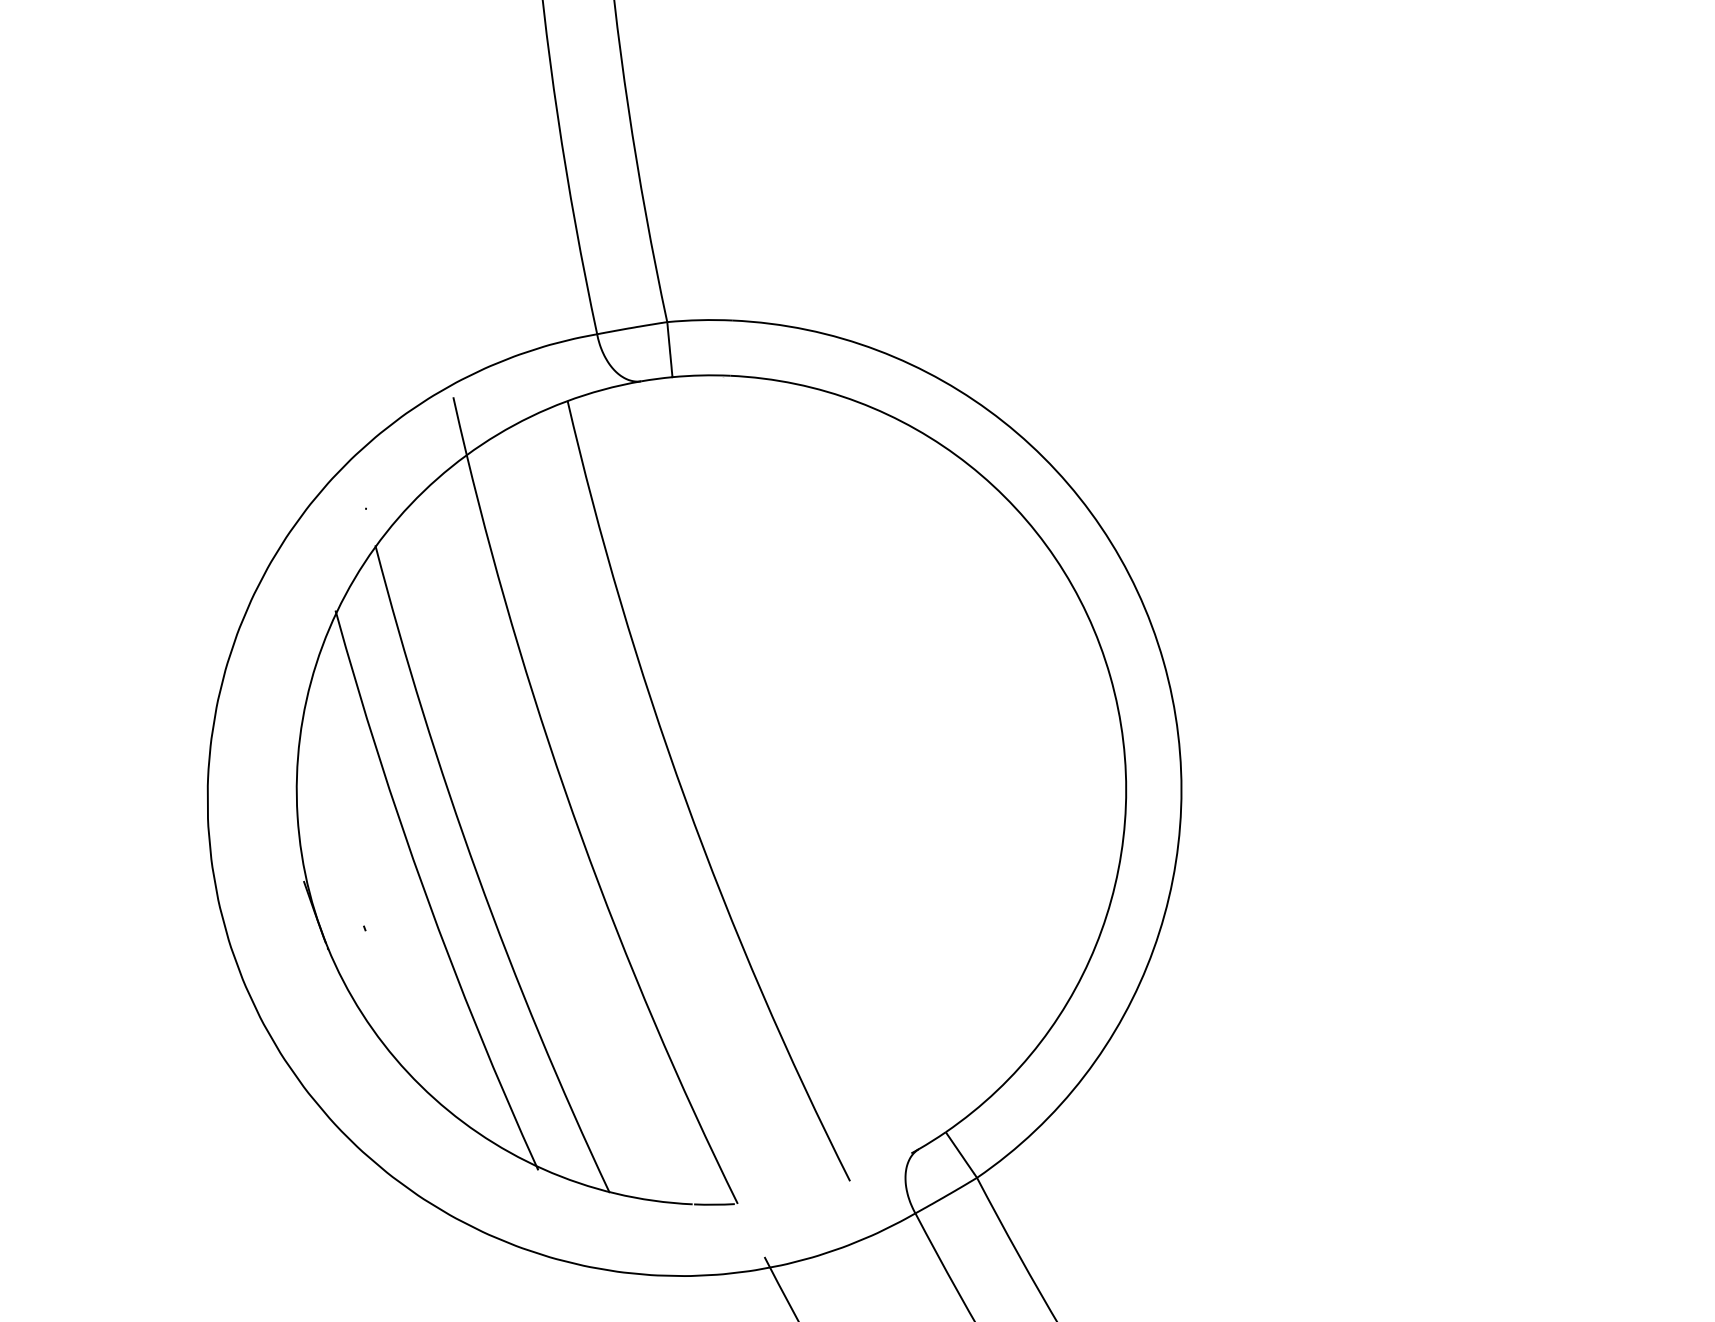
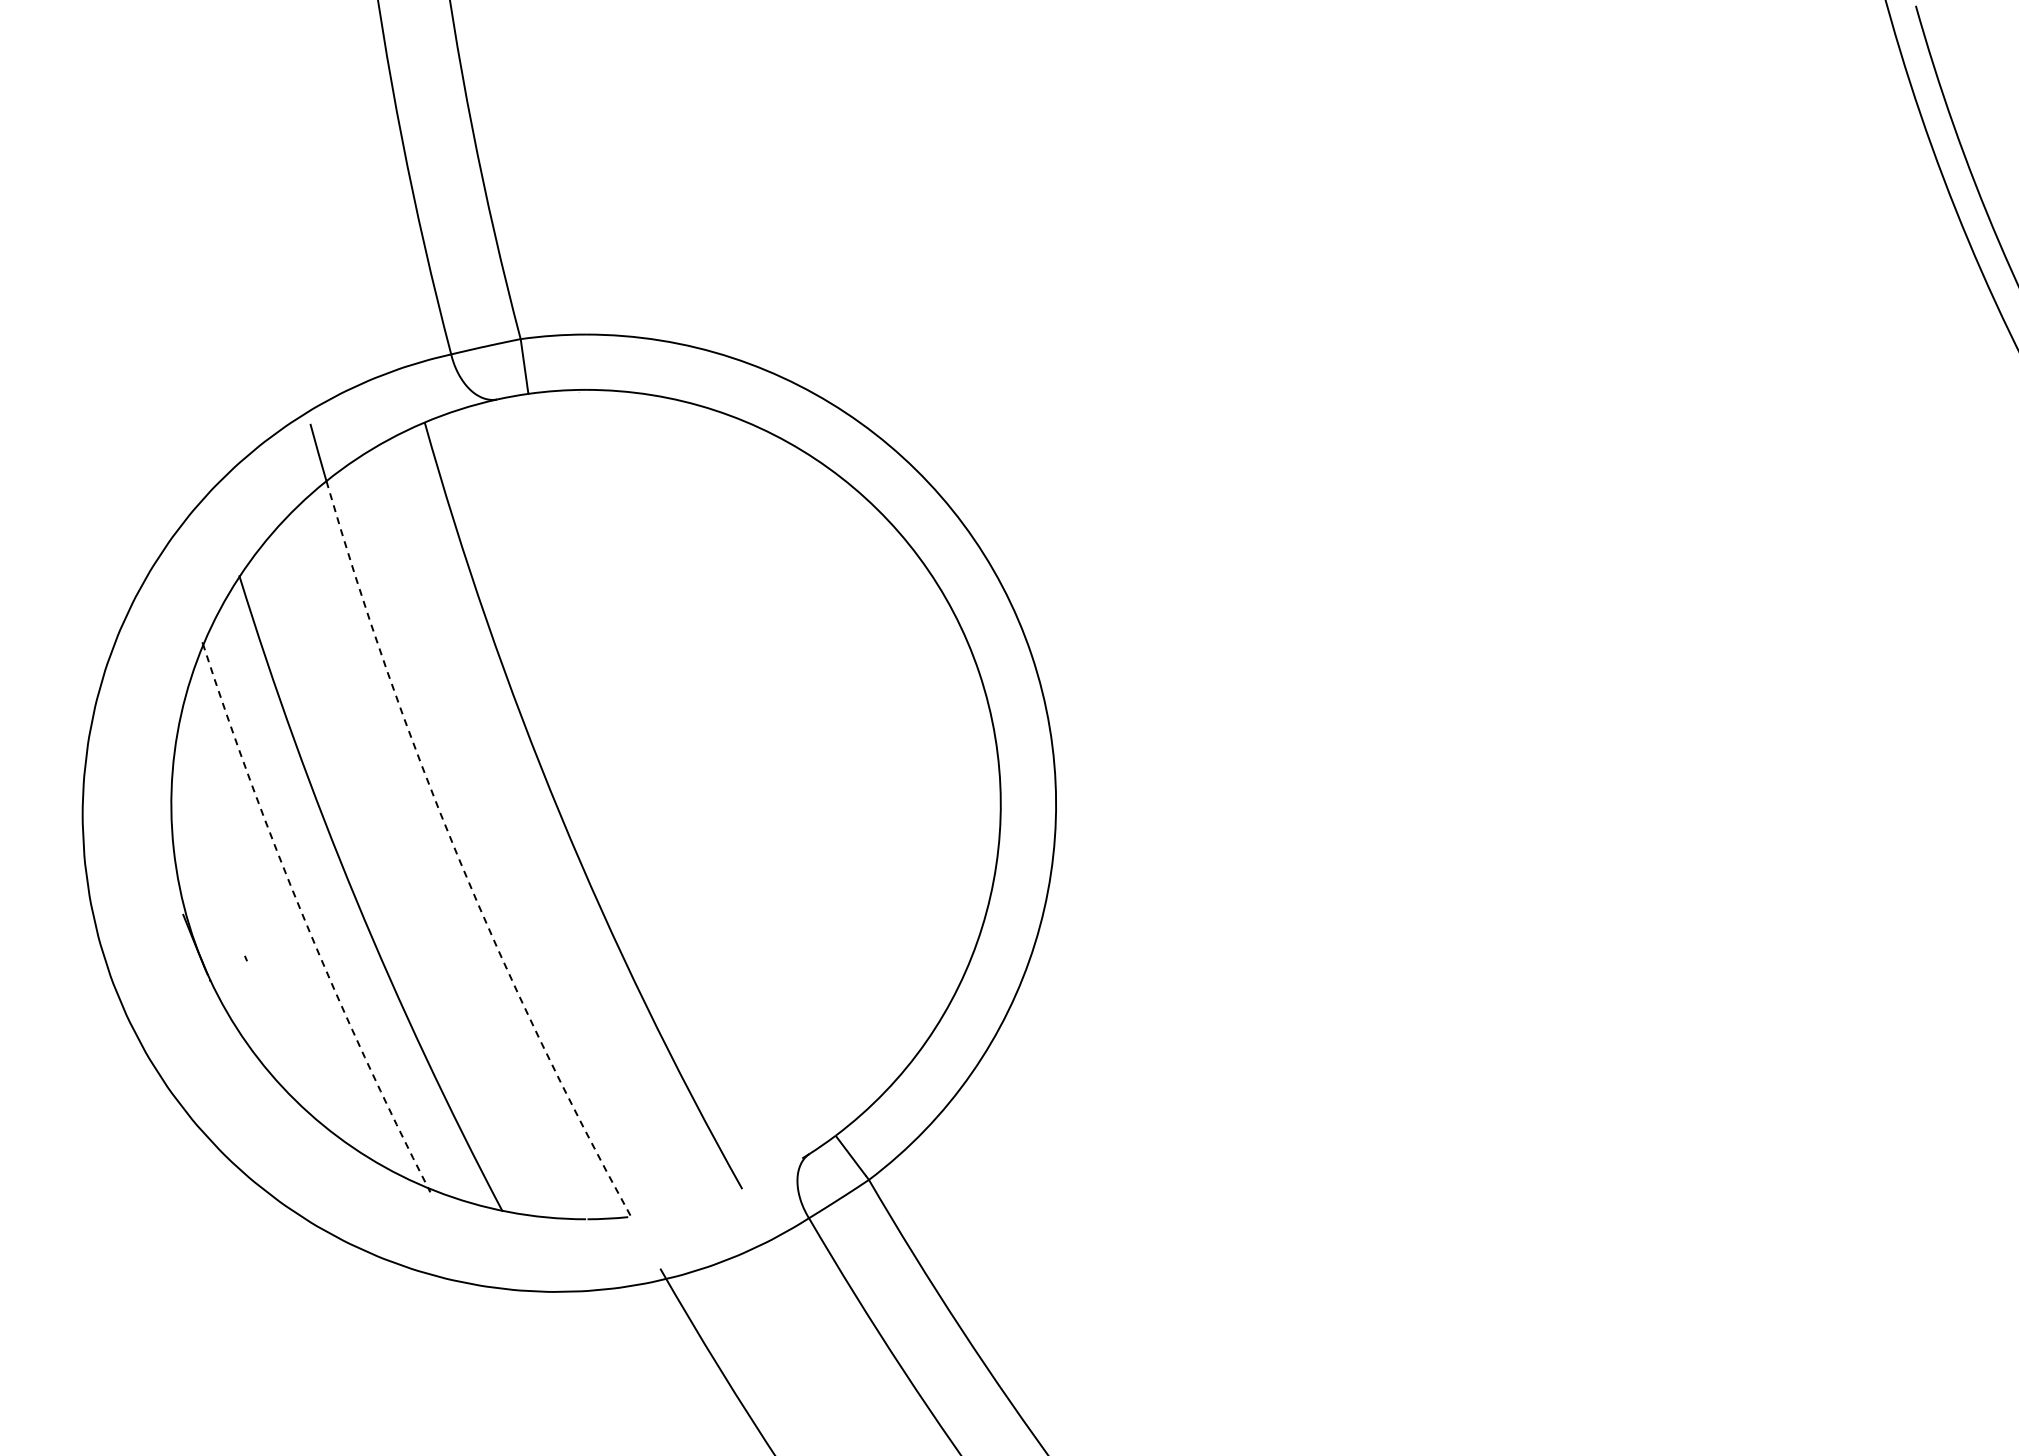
arc: (581, 837) -> (458, 857), solid -> dashed
arc: (425, 894) -> (305, 921), solid -> dashed

